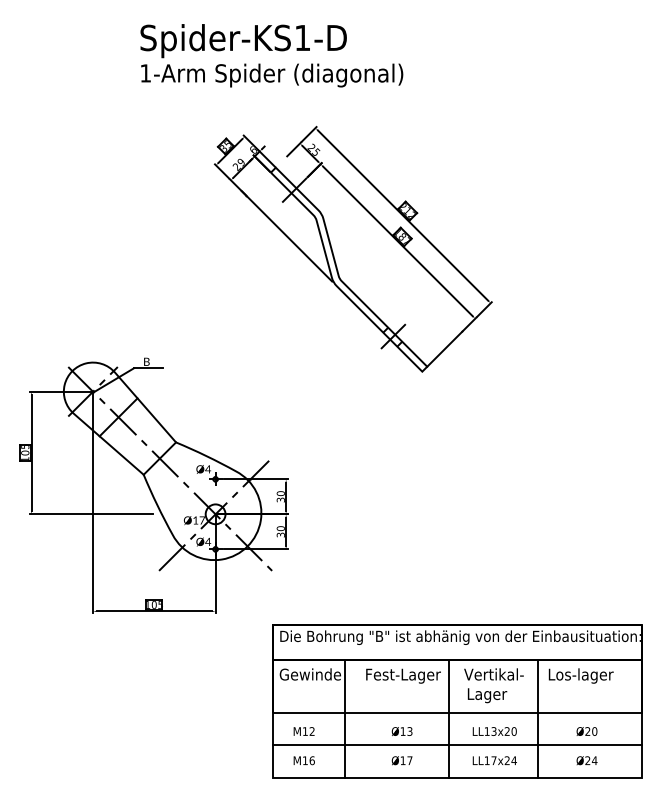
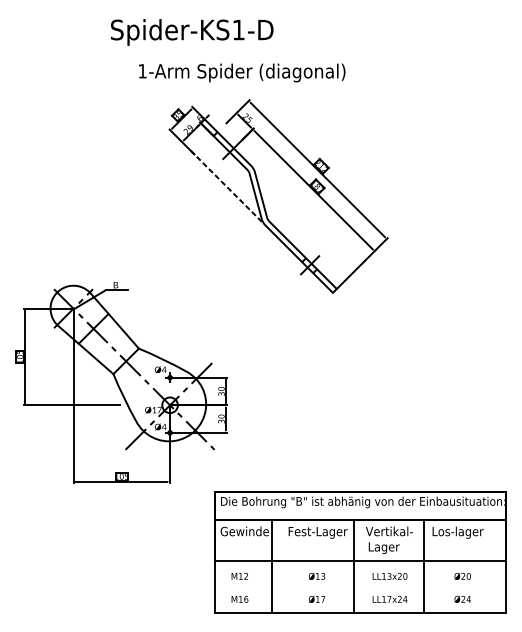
text: (272, 75) -> (242, 72), moved
line: (286, 236) -> (225, 186), solid -> dashed
line: (457, 745) -> (360, 587), removed

